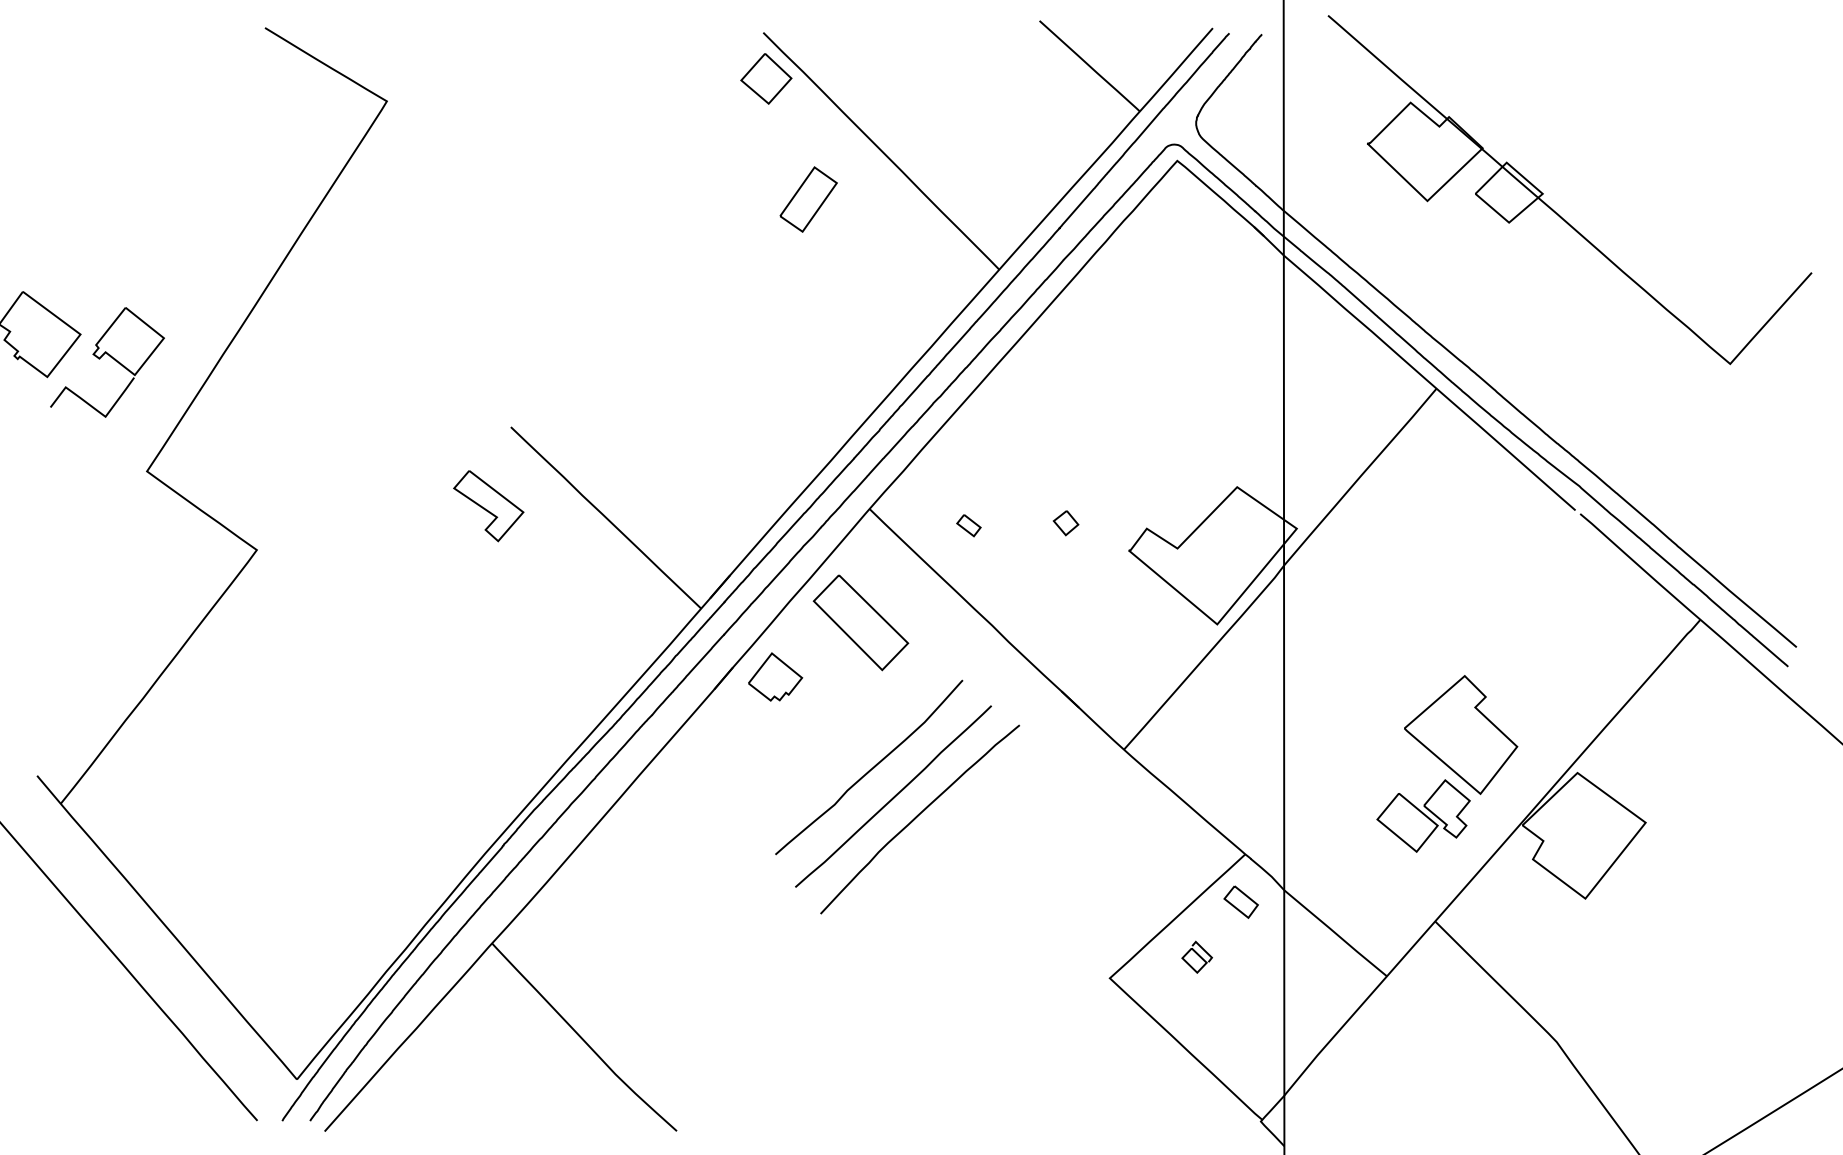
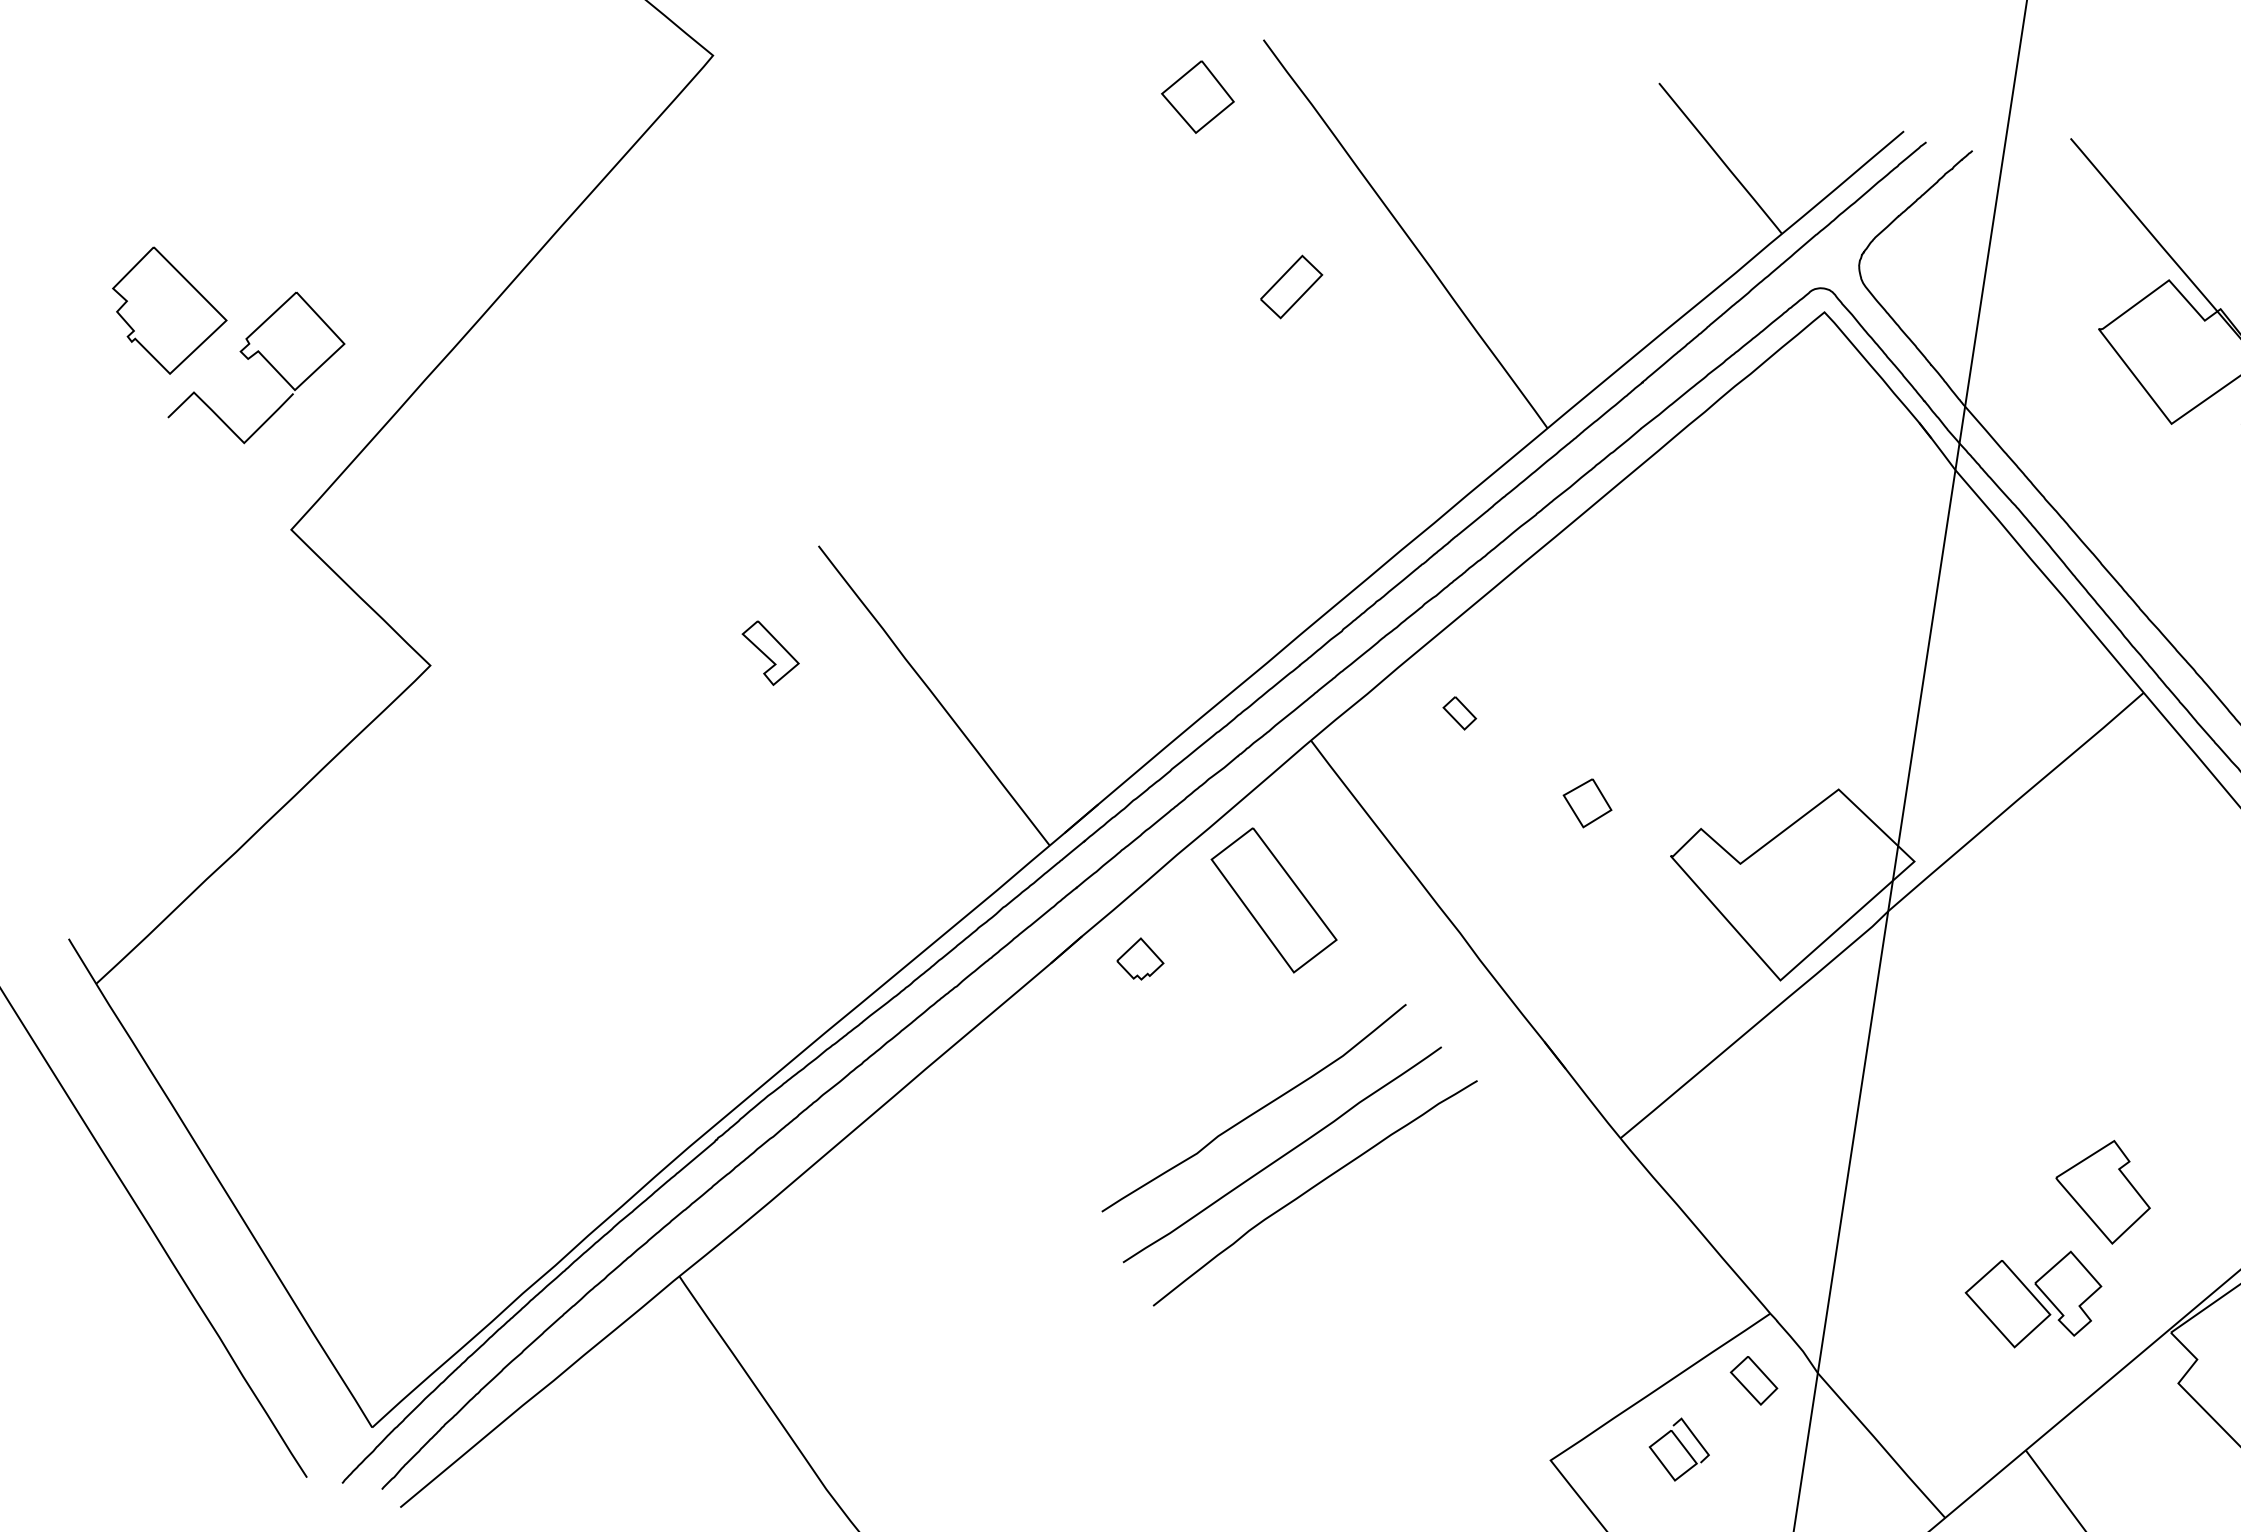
part: (766, 78) -> (1198, 96), moved
part: (808, 199) -> (1291, 286), size x0.7
part: (488, 506) -> (769, 654), size x0.6
part: (1065, 523) -> (1586, 803), size x1.4
part: (968, 525) -> (1459, 712), moved
part: (775, 676) -> (1140, 958), size x0.6
part: (1461, 734) -> (2103, 1190), size x0.6
part: (1196, 956) -> (1678, 1448), size x1.4

